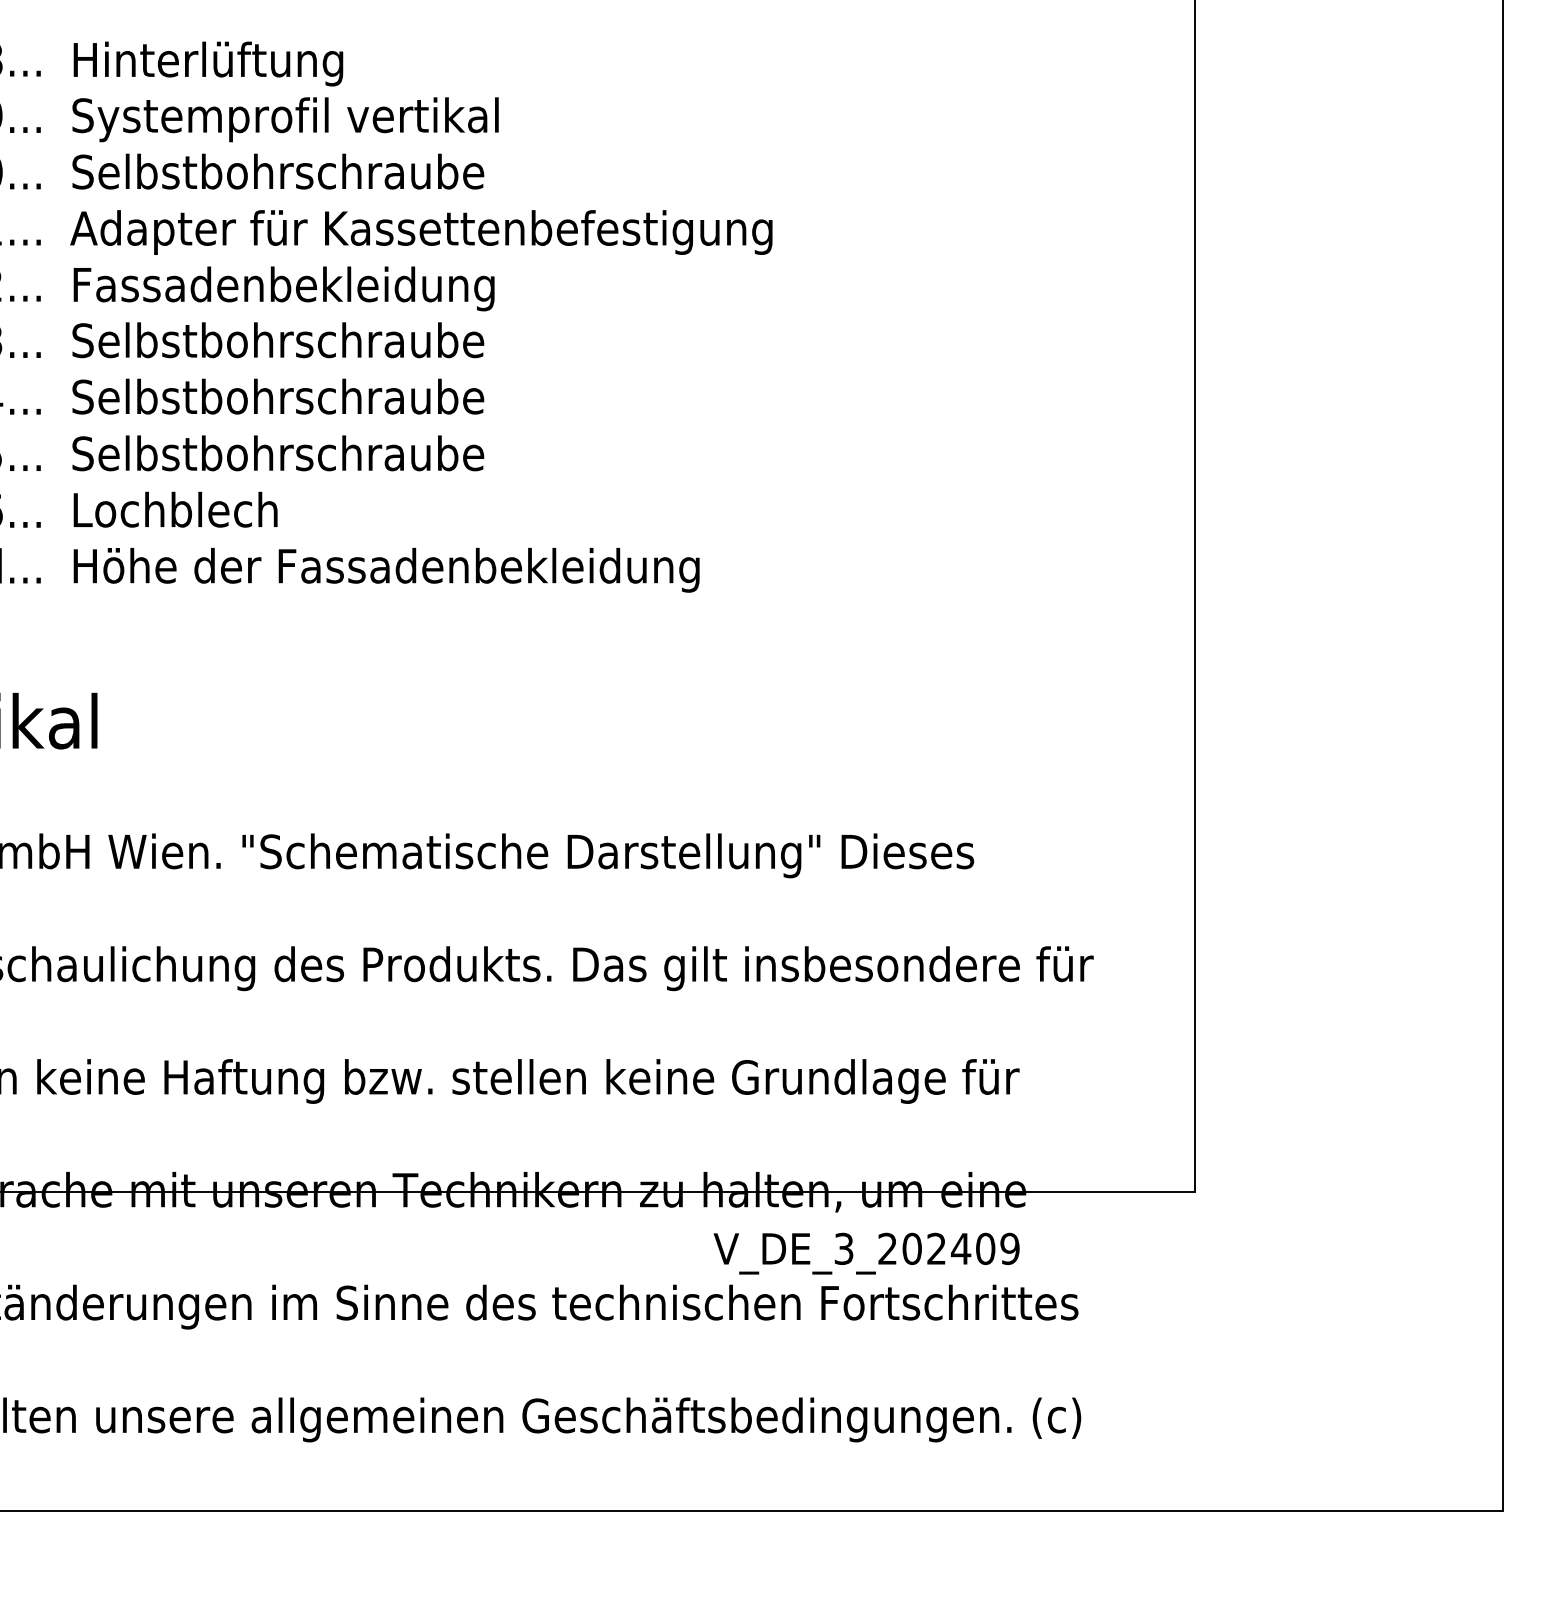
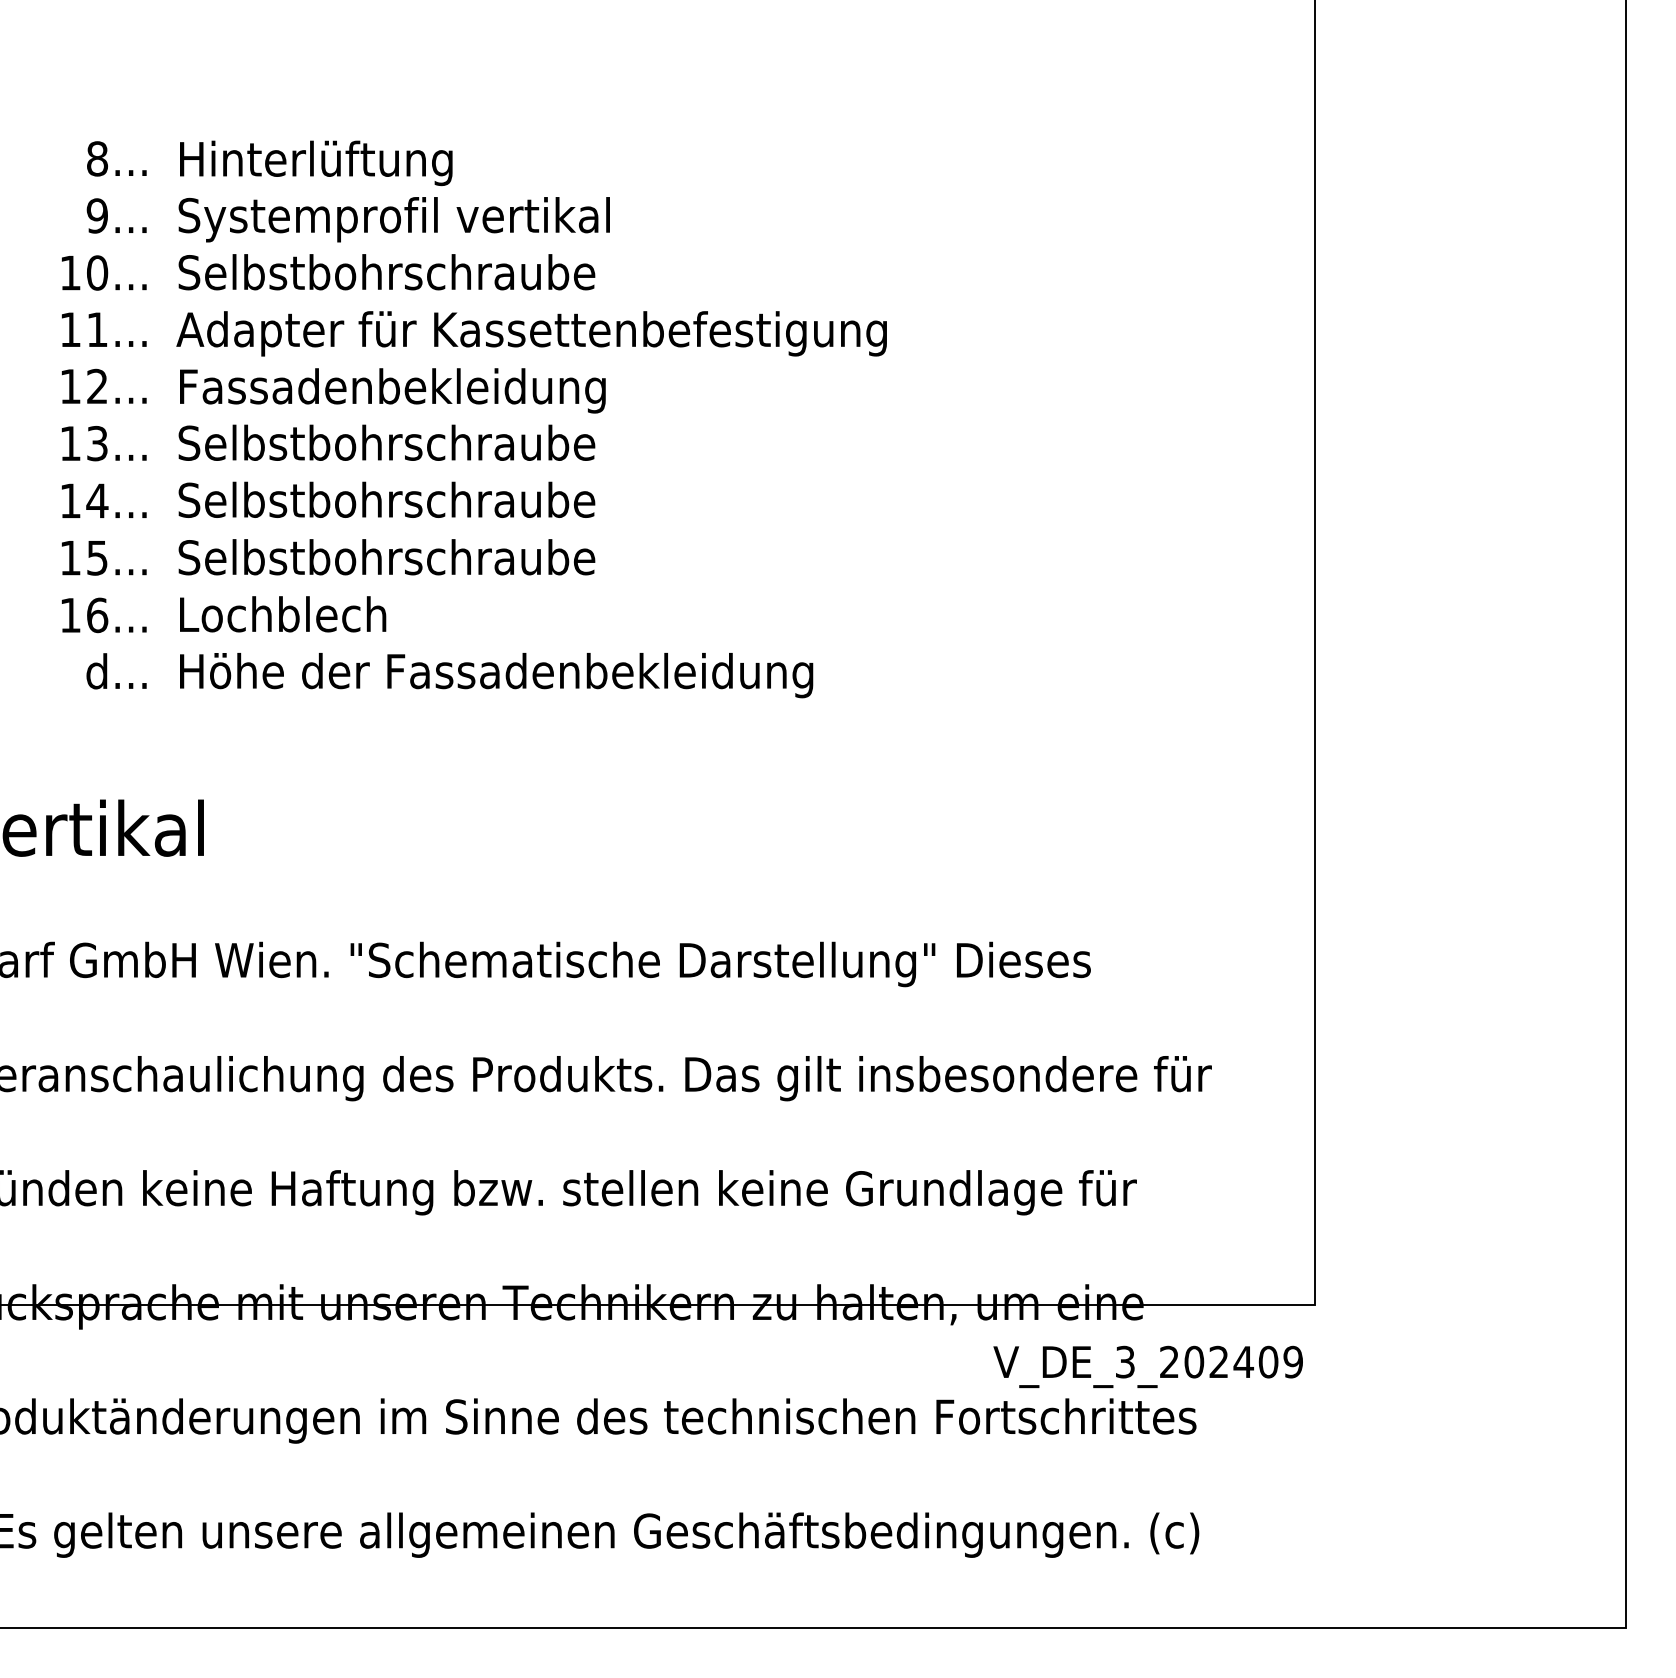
text: (865, 1253) -> (1147, 1366), moved

